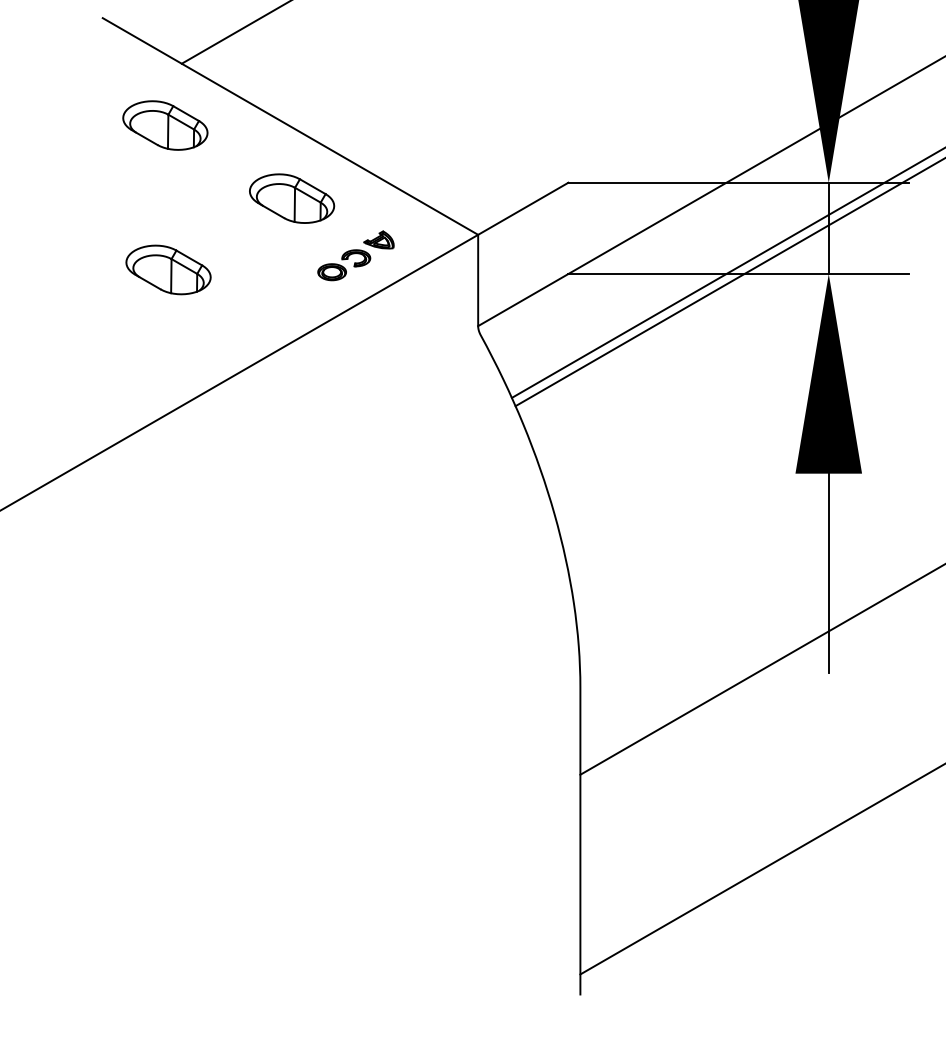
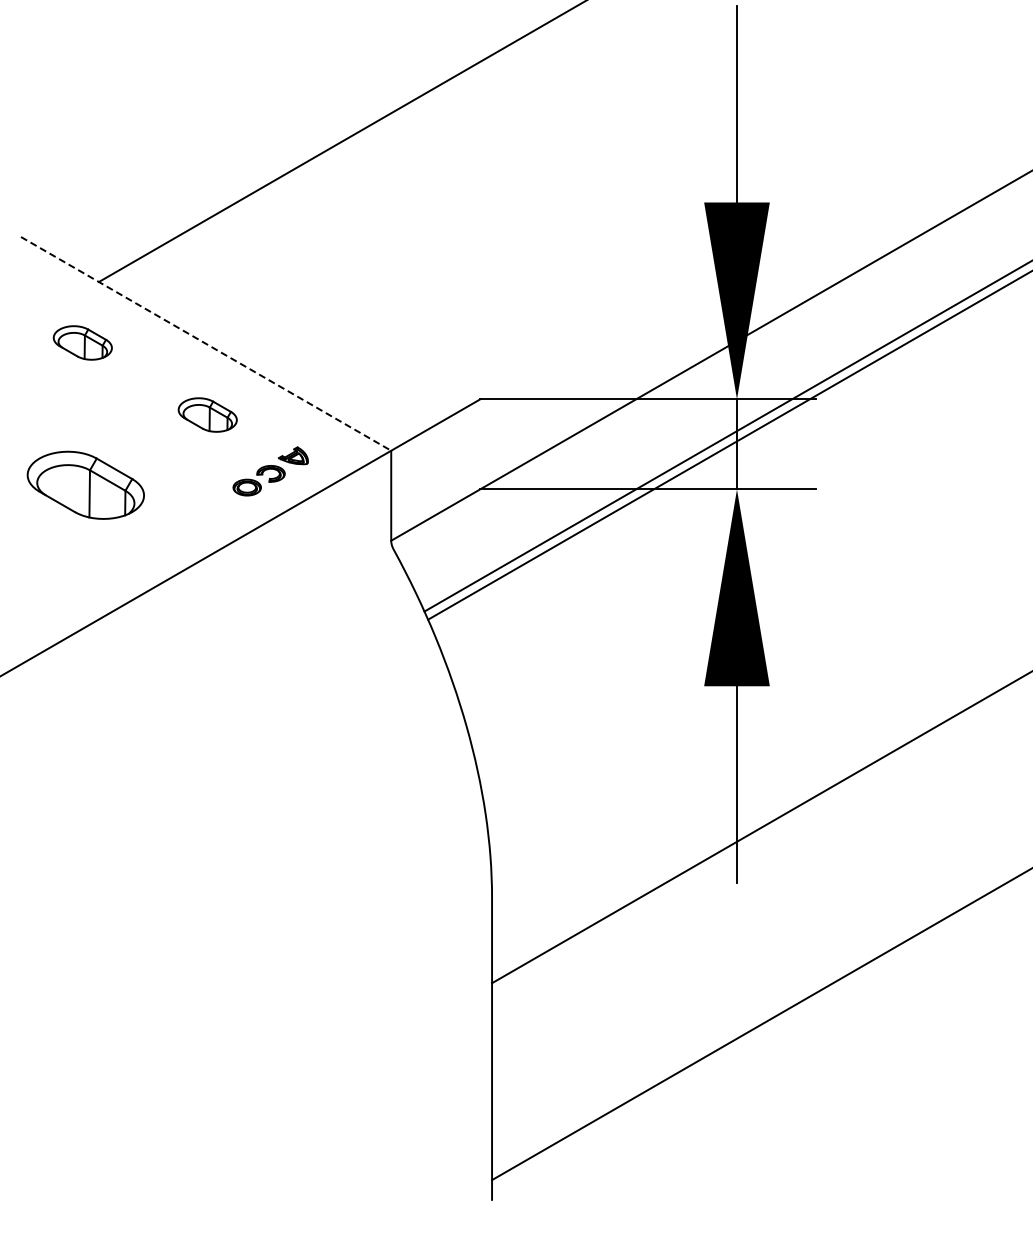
part: (165, 125) -> (82, 342), size x0.7
line: (290, 126) -> (206, 343), solid -> dashed
part: (291, 198) -> (207, 414), size x0.7
part: (168, 270) -> (85, 485), size x1.4

